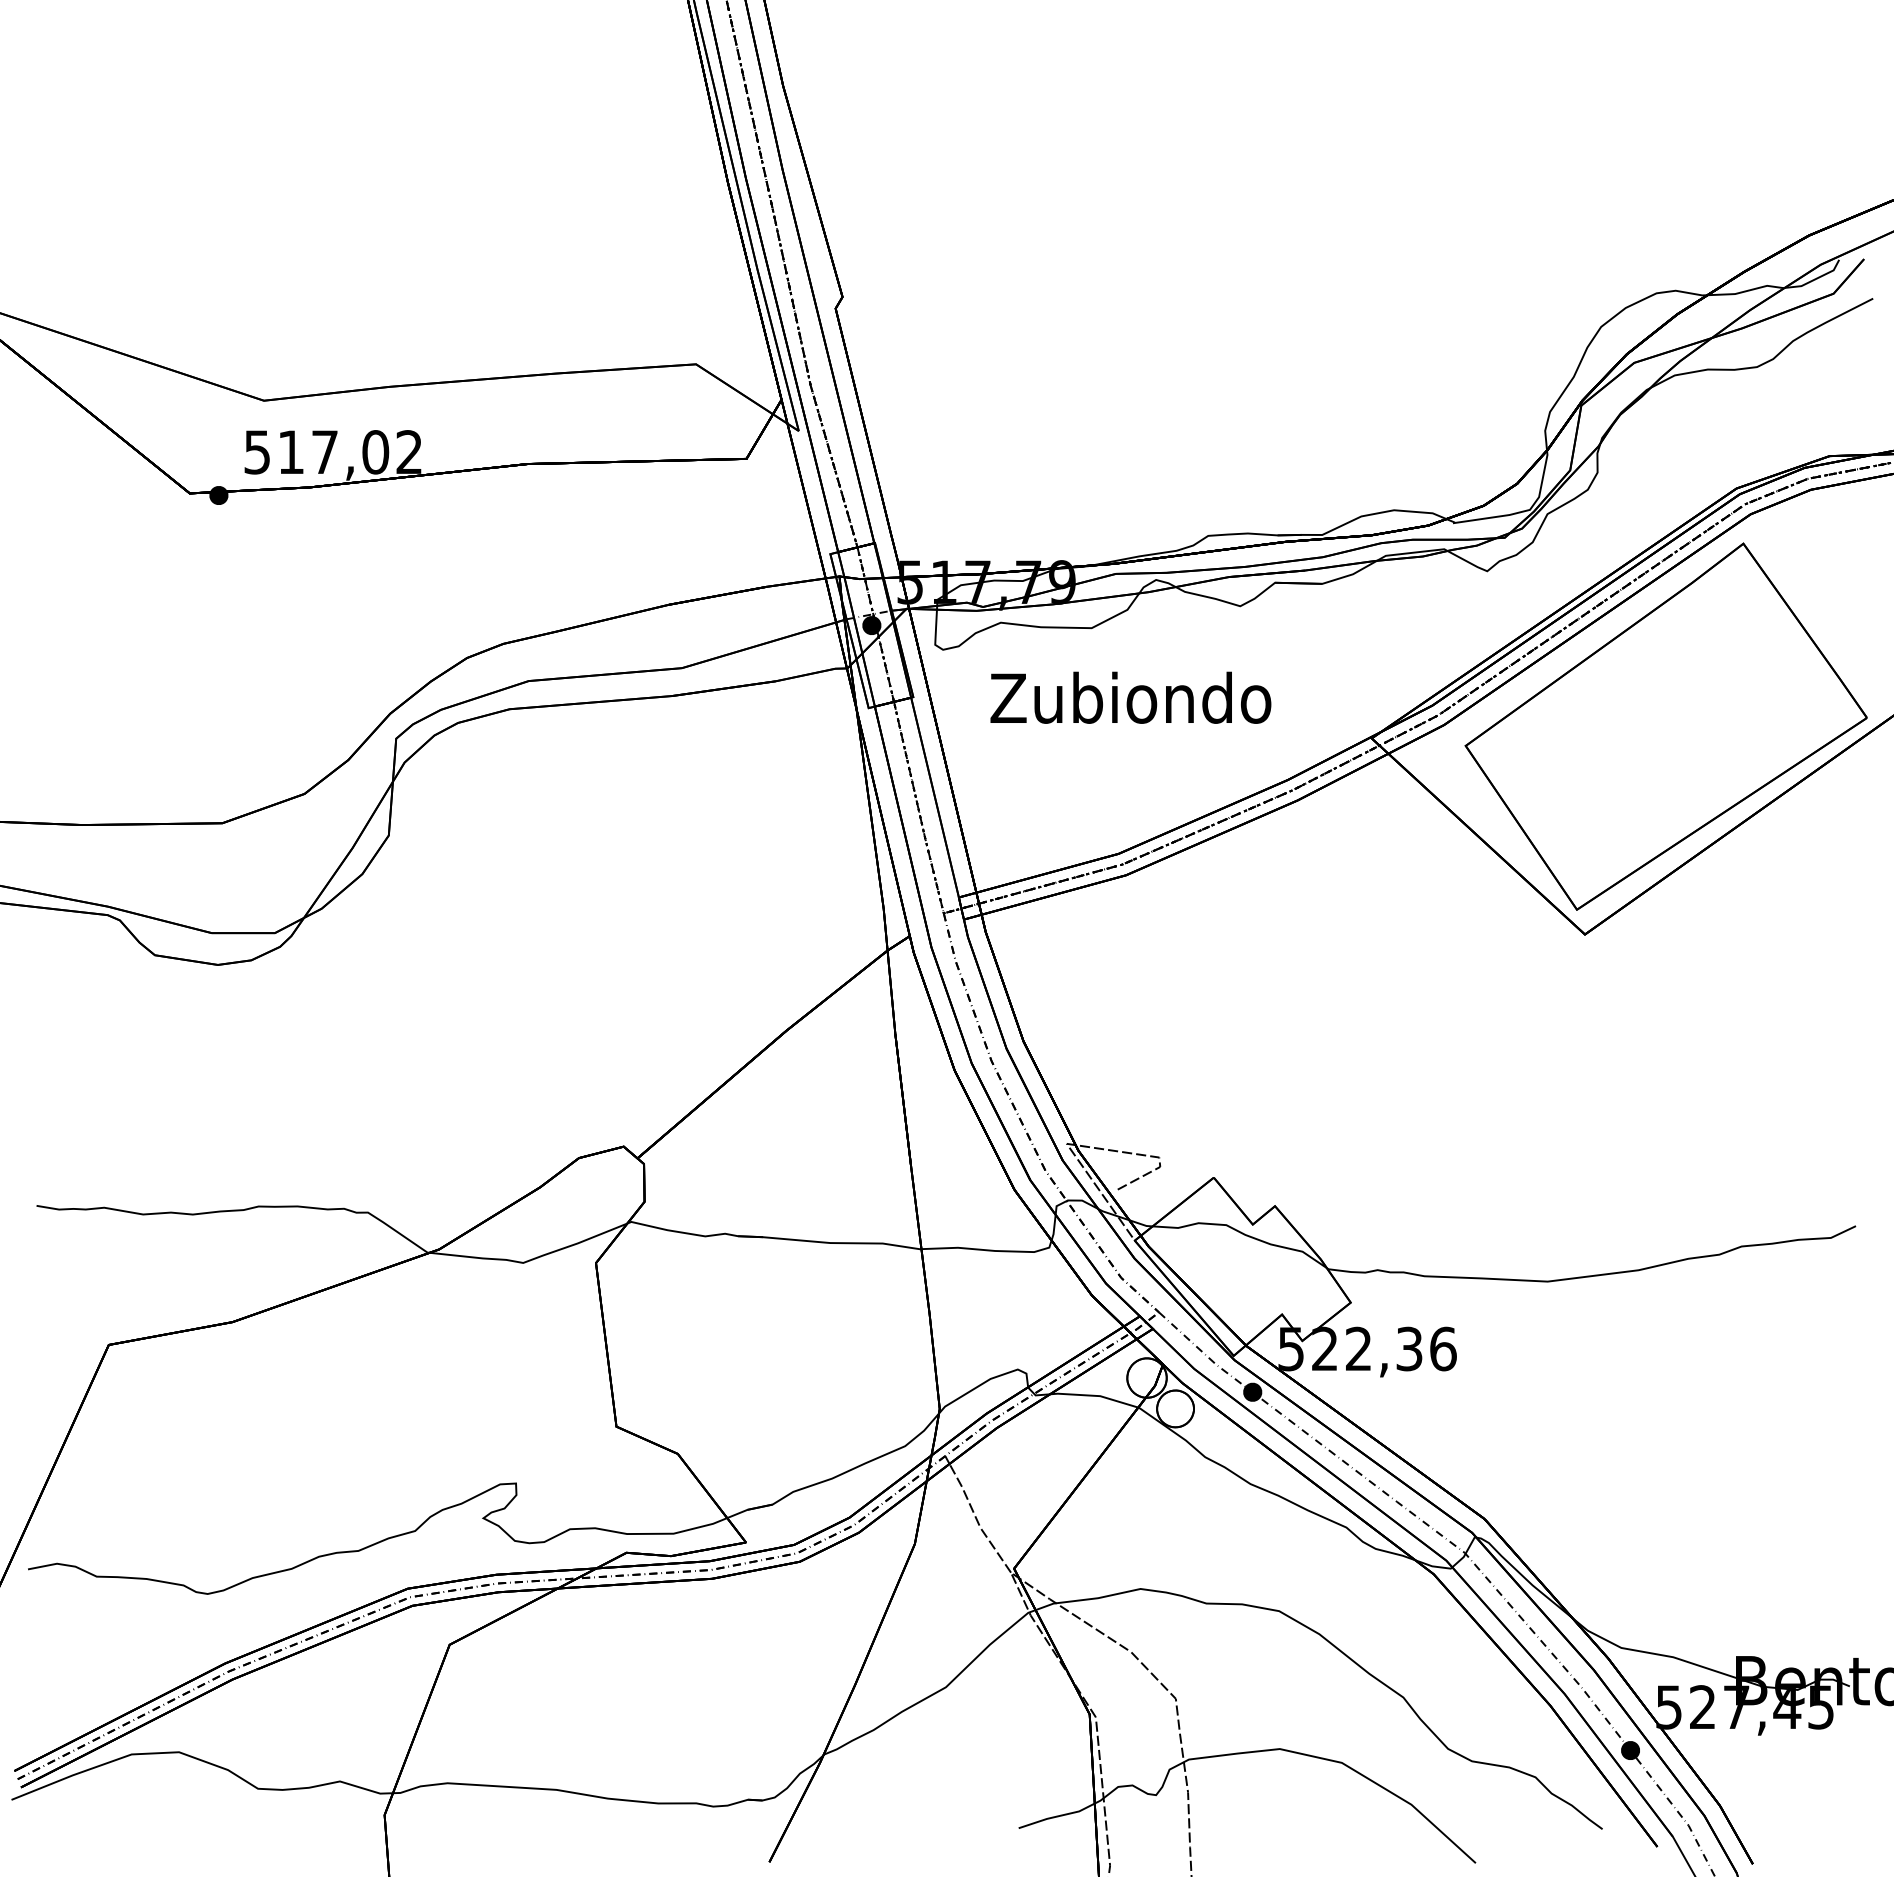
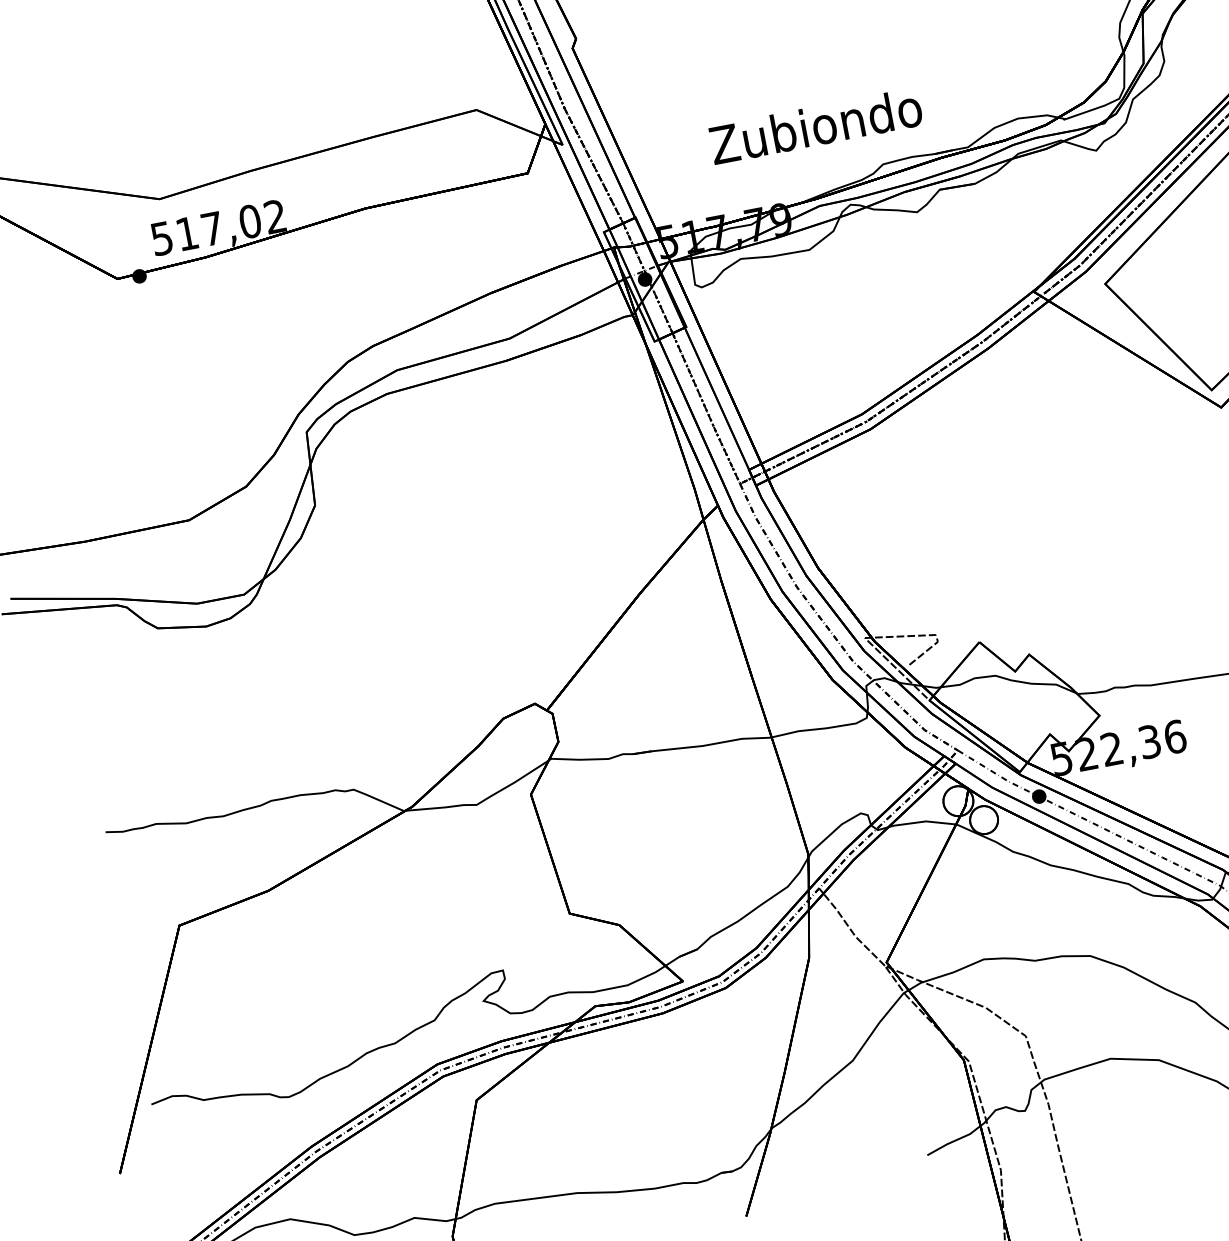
text: (1130, 697) -> (815, 126), moved

